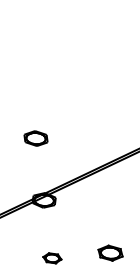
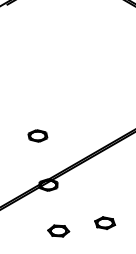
part: (52, 257) -> (58, 230), size x1.43

